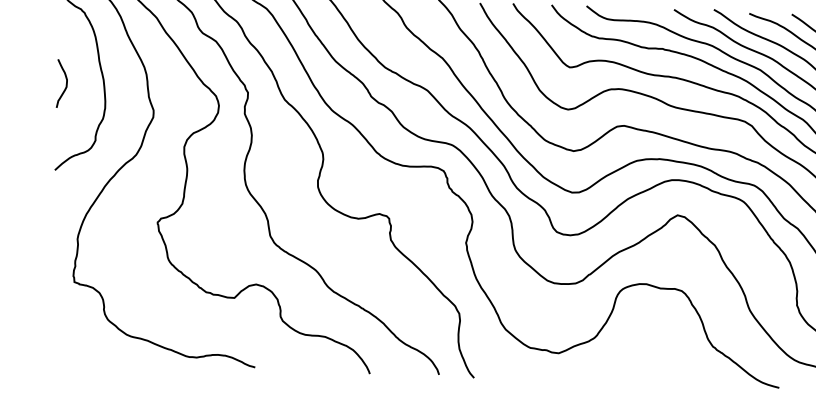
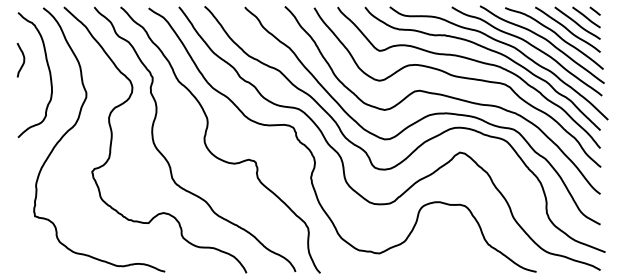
curve: (65, 84) -> (23, 60), moved

